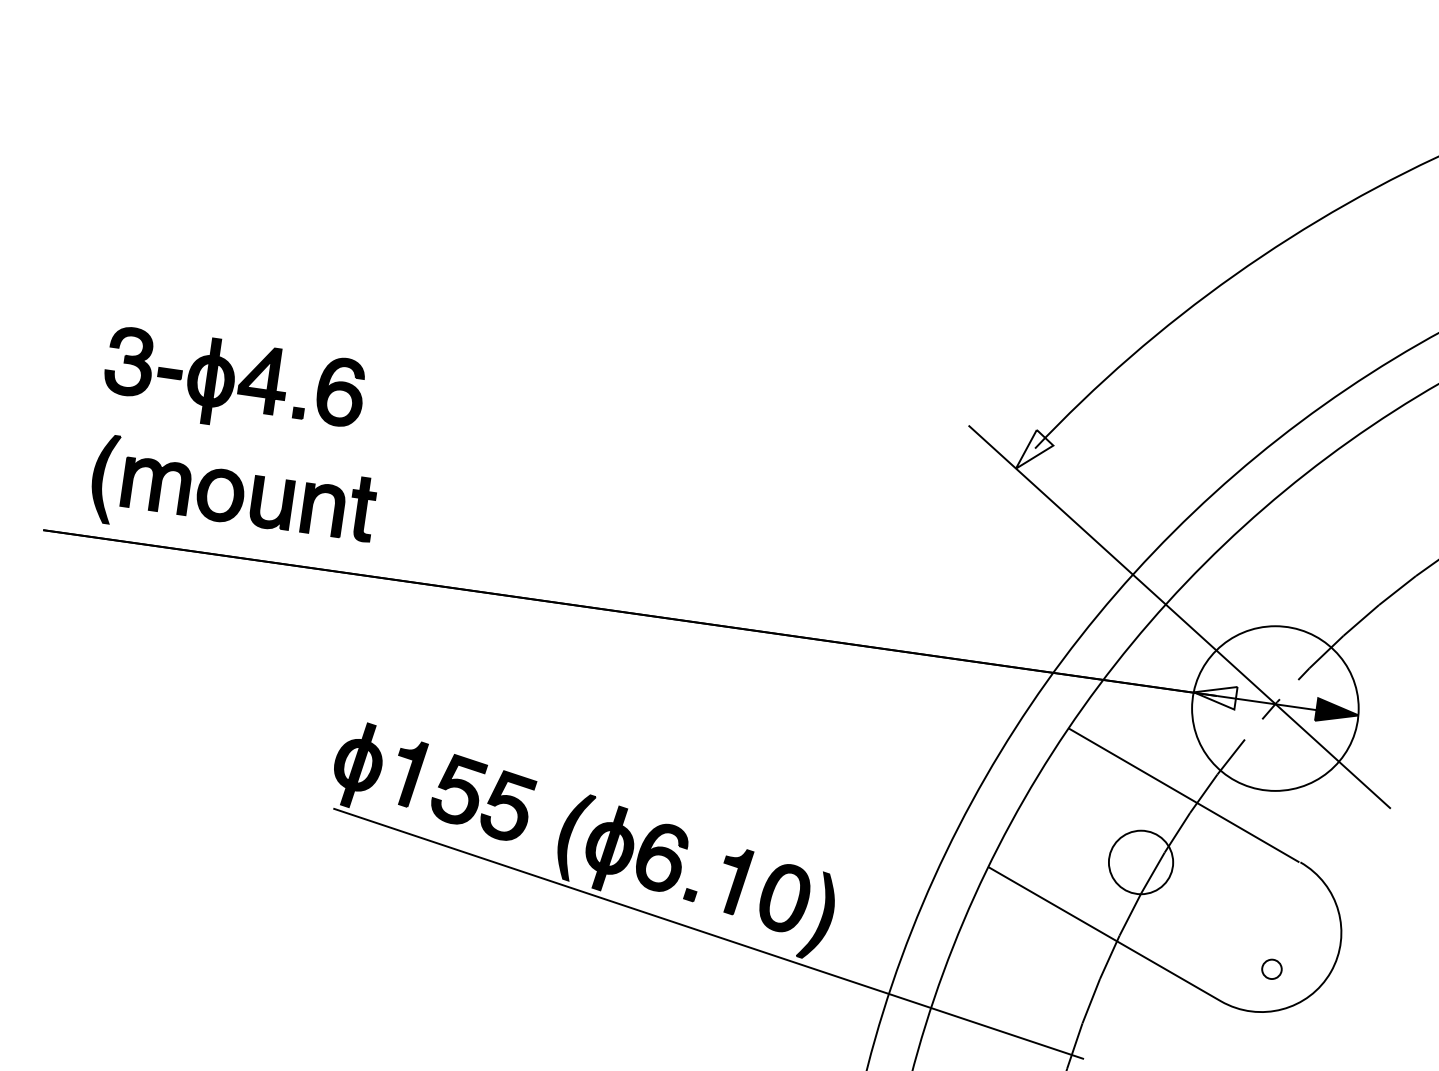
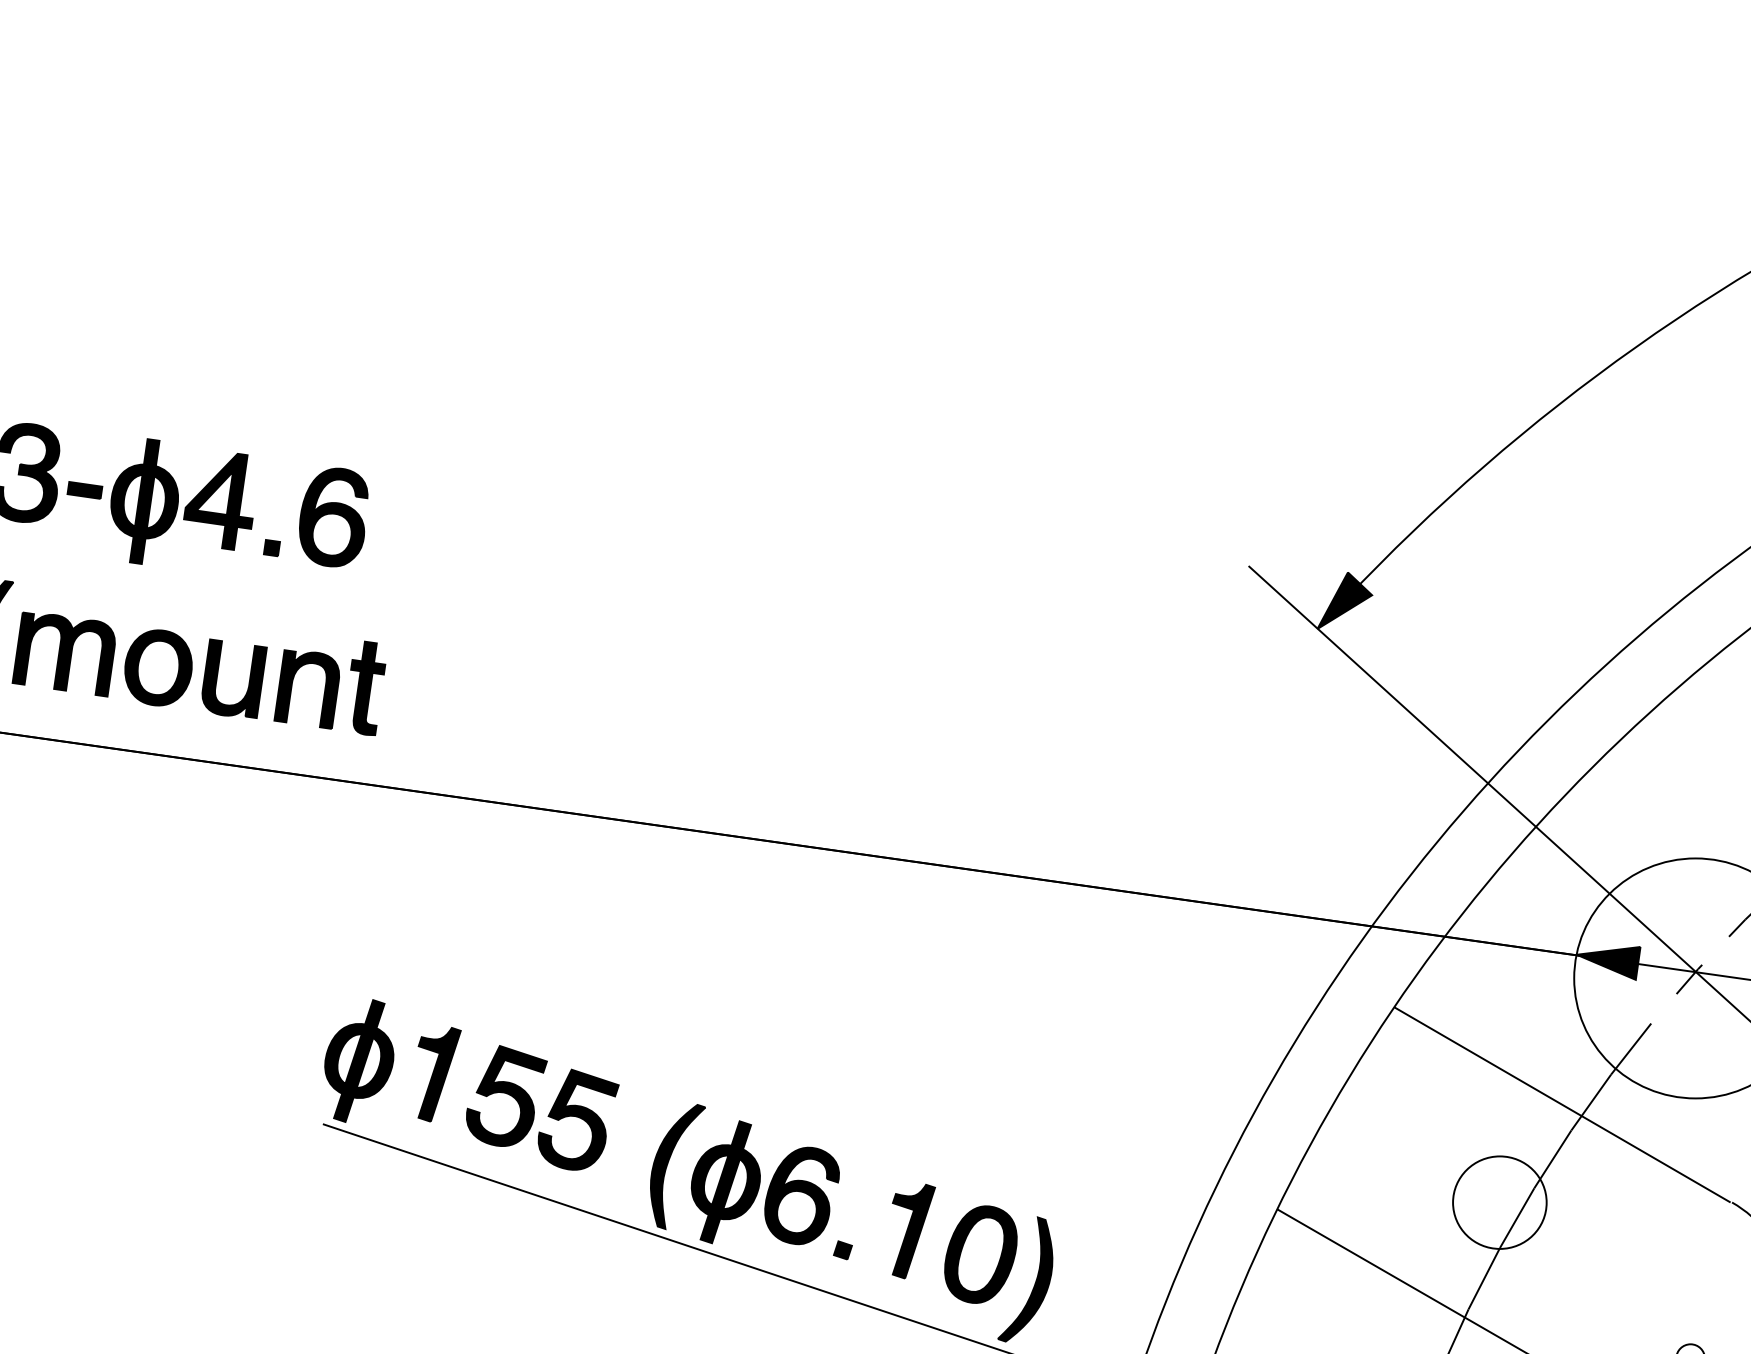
fill: (1034, 448) -> (1344, 599), added
fill: (1215, 698) -> (1608, 963), added

